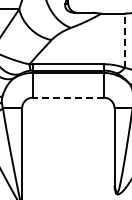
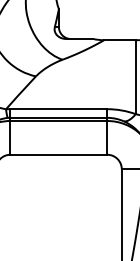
line: (124, 40) -> (135, 76), dashed -> solid
line: (68, 97) -> (59, 154), dashed -> solid

